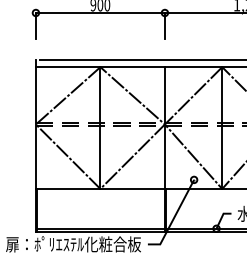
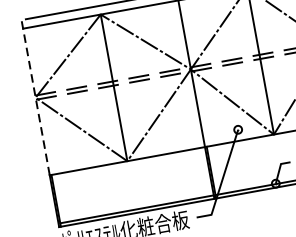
line: (35, 123) -> (34, 96), solid -> dashed

